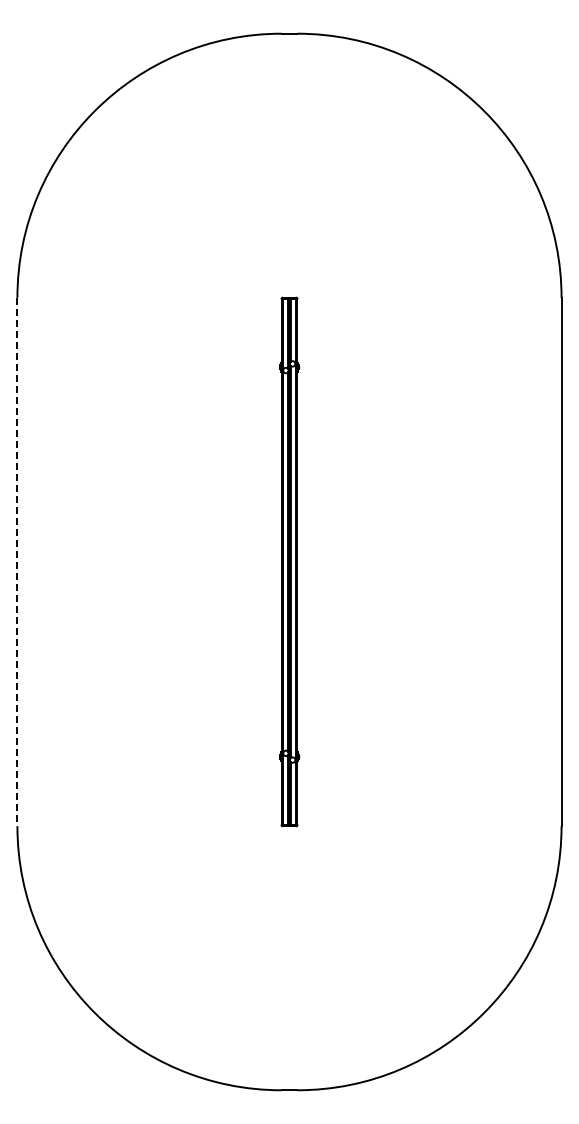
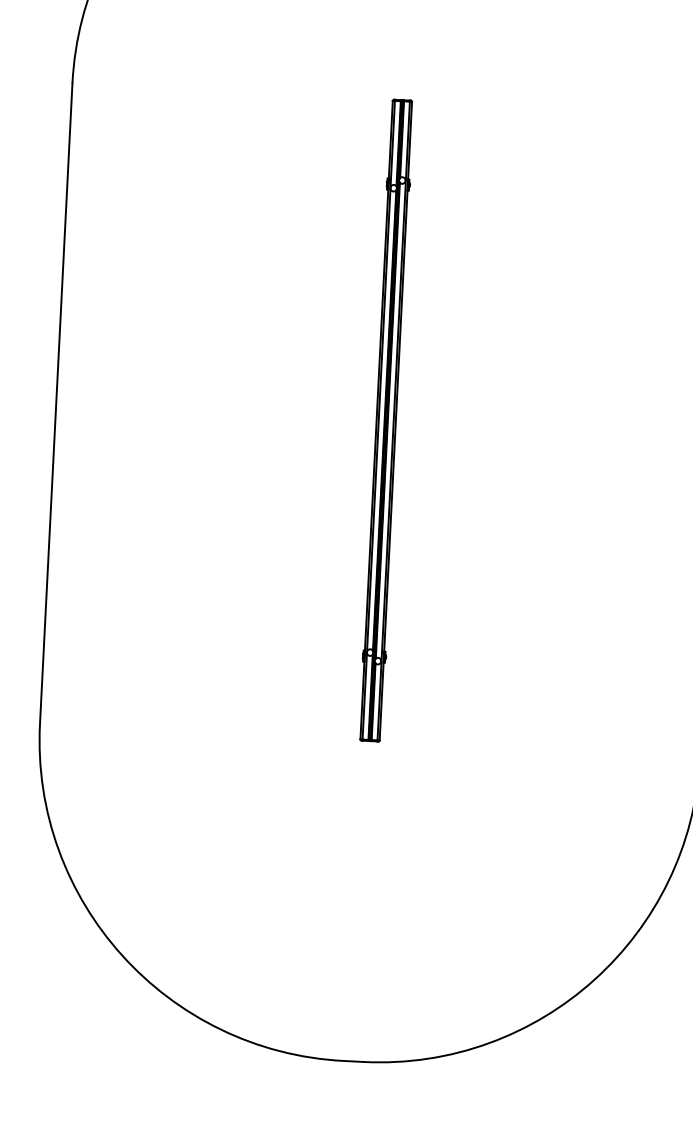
line: (17, 562) -> (56, 404), dashed -> solid

